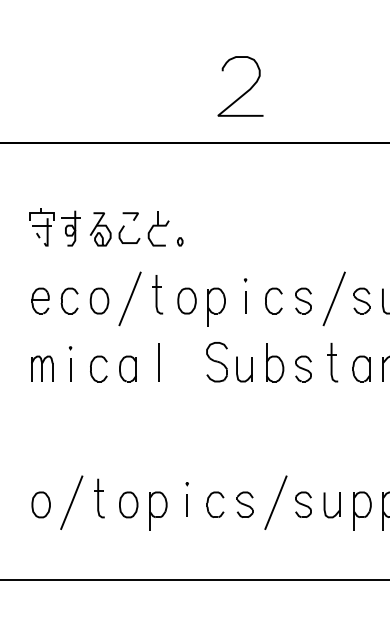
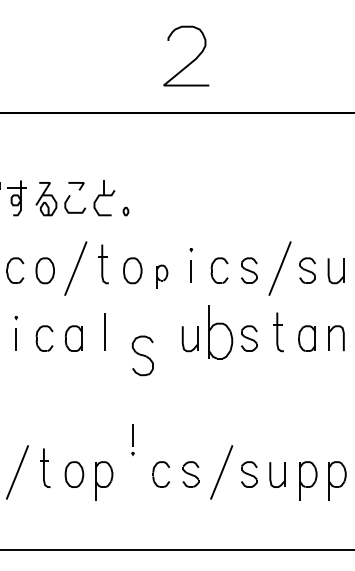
part: (216, 306) -> (162, 276), size x0.6
part: (216, 362) -> (142, 356), moved
part: (275, 362) -> (221, 332), size x1.4
line: (186, 505) -> (132, 435), moved

